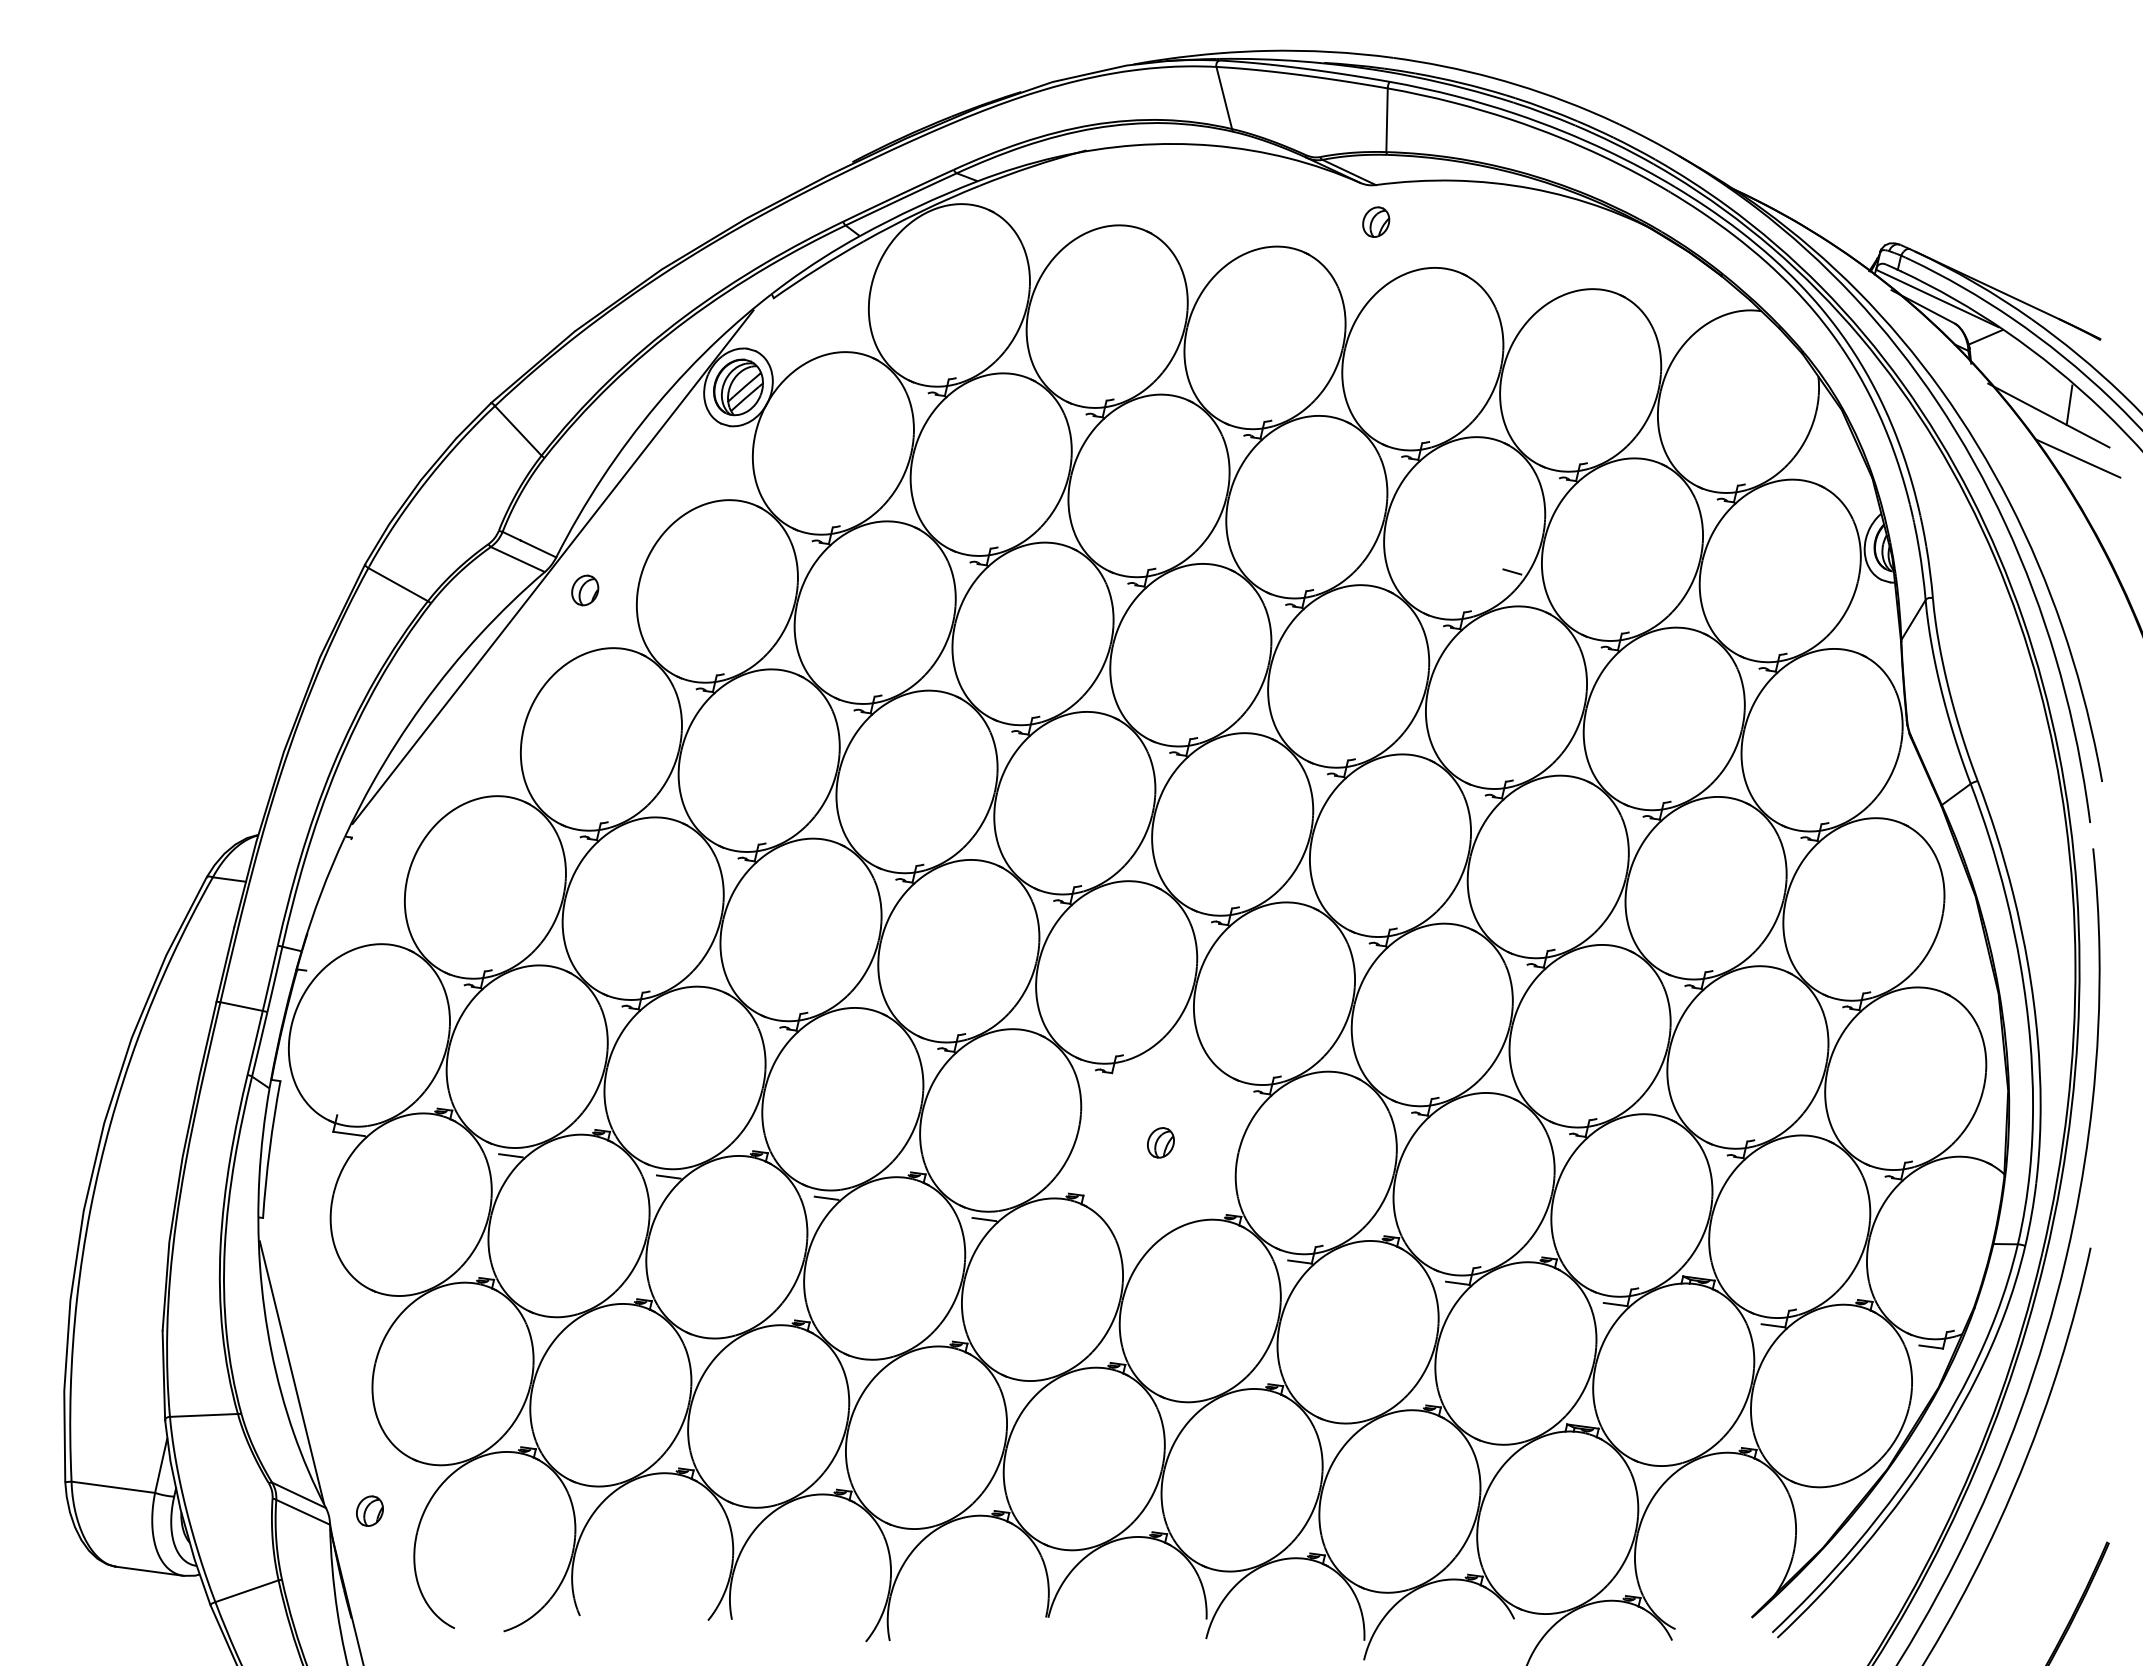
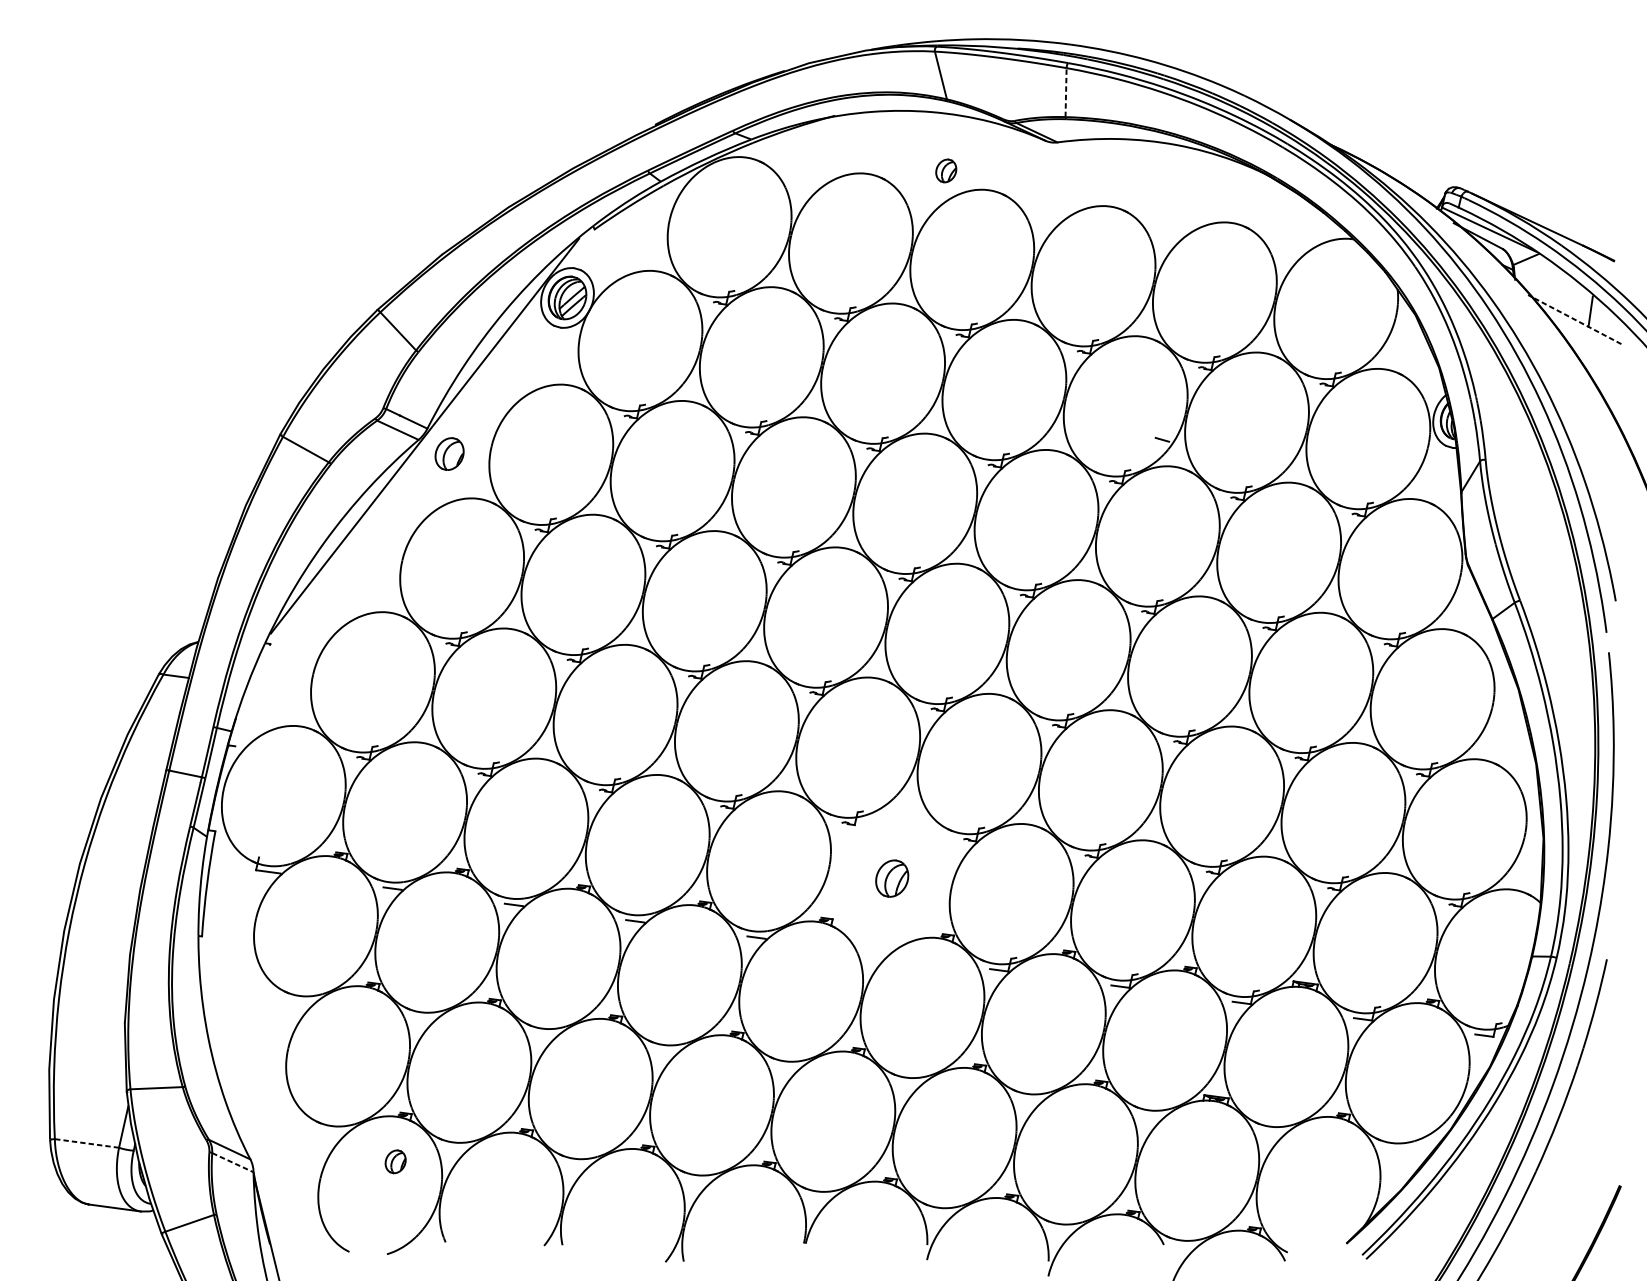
line: (1387, 120) -> (1066, 92), solid -> dashed
part: (1376, 221) -> (946, 170), moved
line: (2048, 415) -> (1574, 319), solid -> dashed
line: (2077, 458) -> (1596, 352), removed
part: (585, 590) -> (449, 454), size x1.4
part: (1160, 1142) -> (891, 878), size x1.6
line: (291, 1372) -> (223, 1055), removed
line: (112, 1487) -> (86, 1143), solid -> dashed
part: (369, 1510) -> (395, 1161), moved
line: (303, 1512) -> (233, 1162), solid -> dashed

